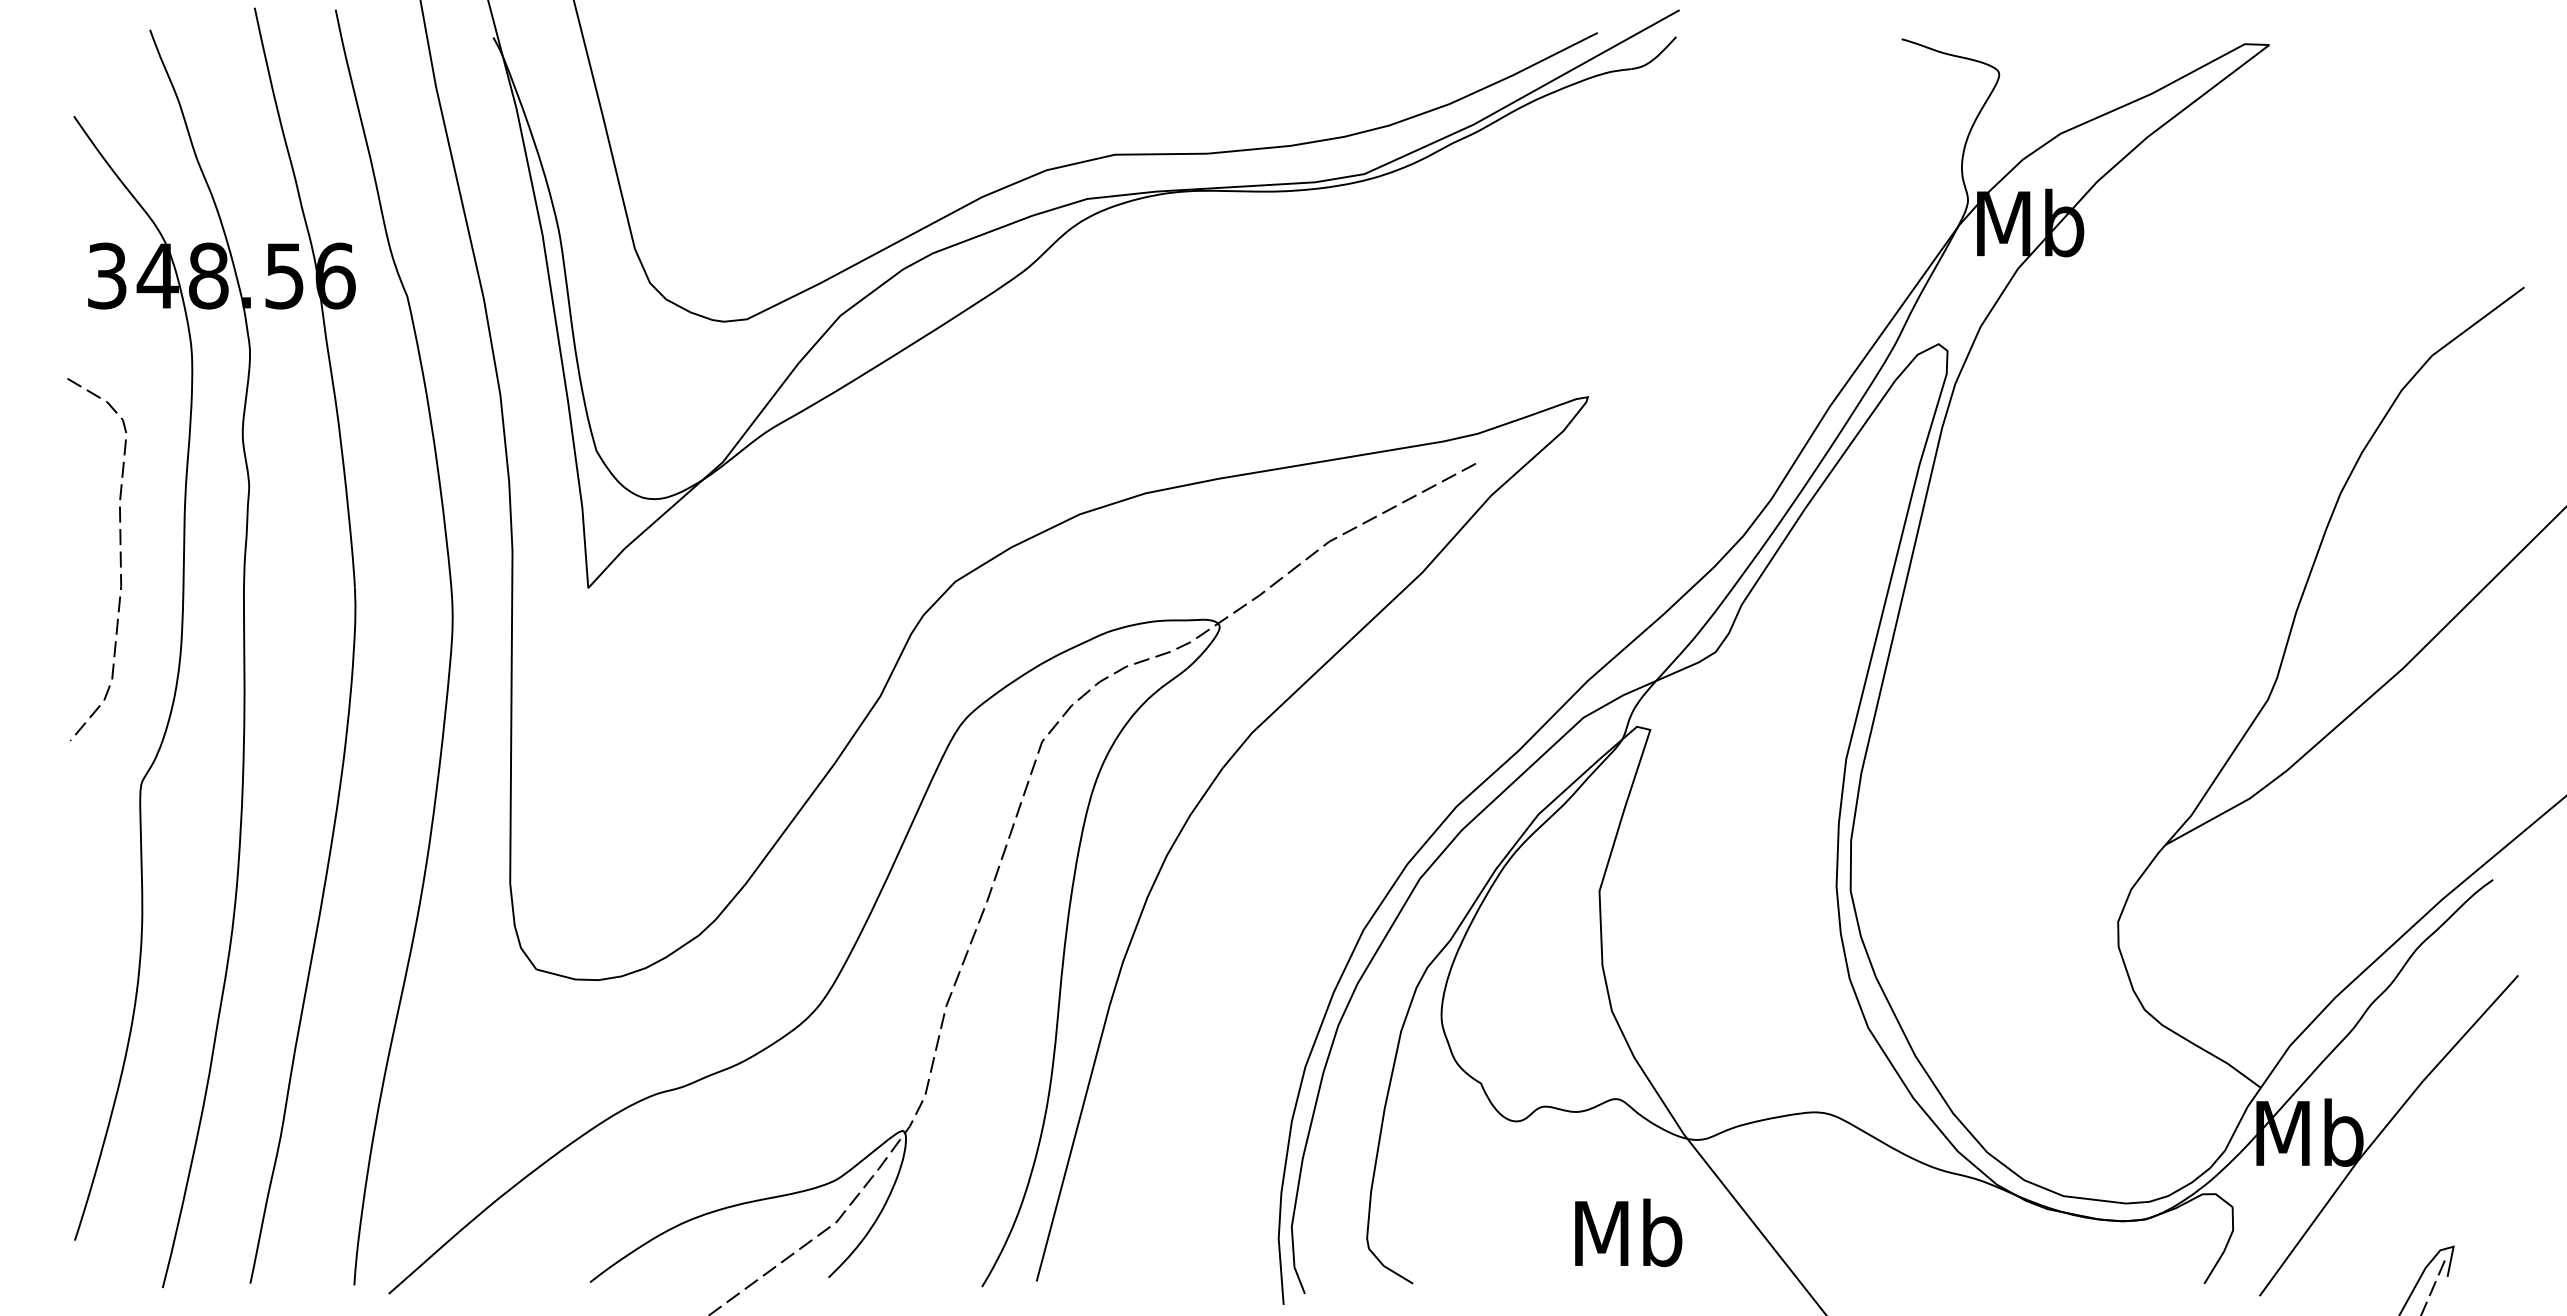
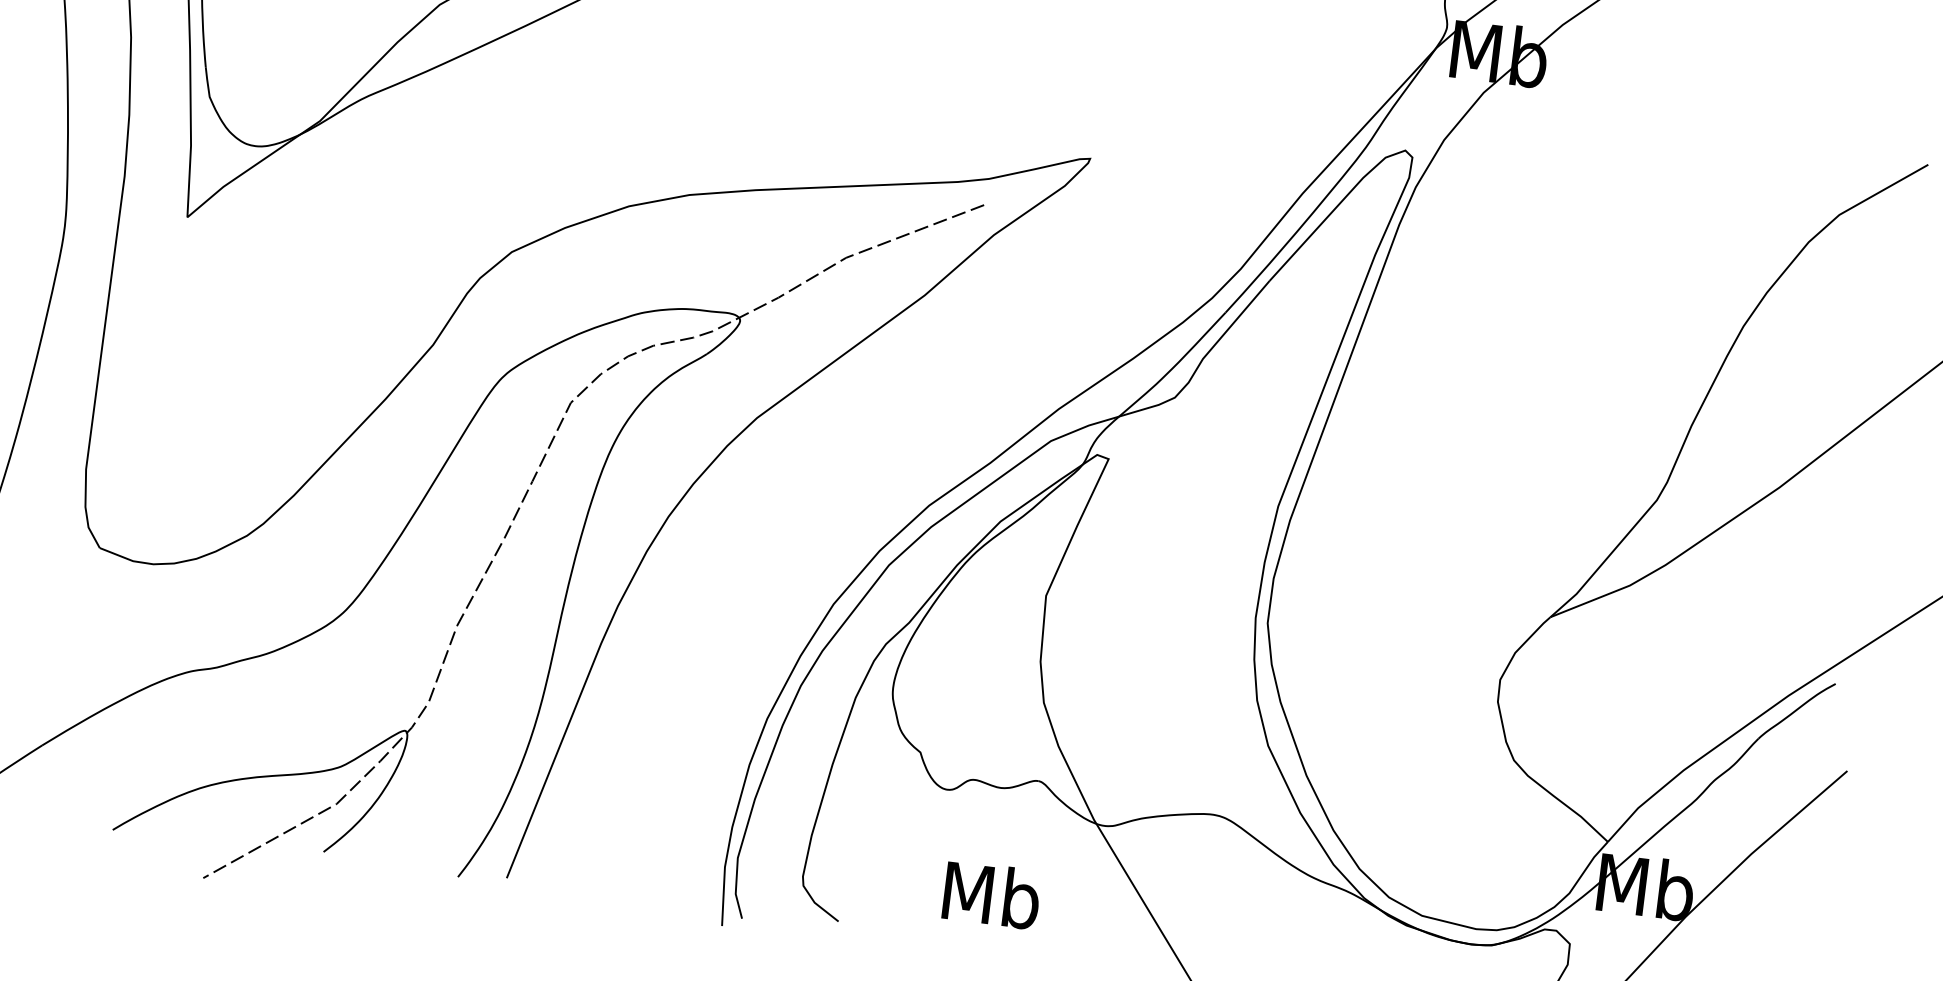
text: (1628, 1232) -> (991, 894), moved

